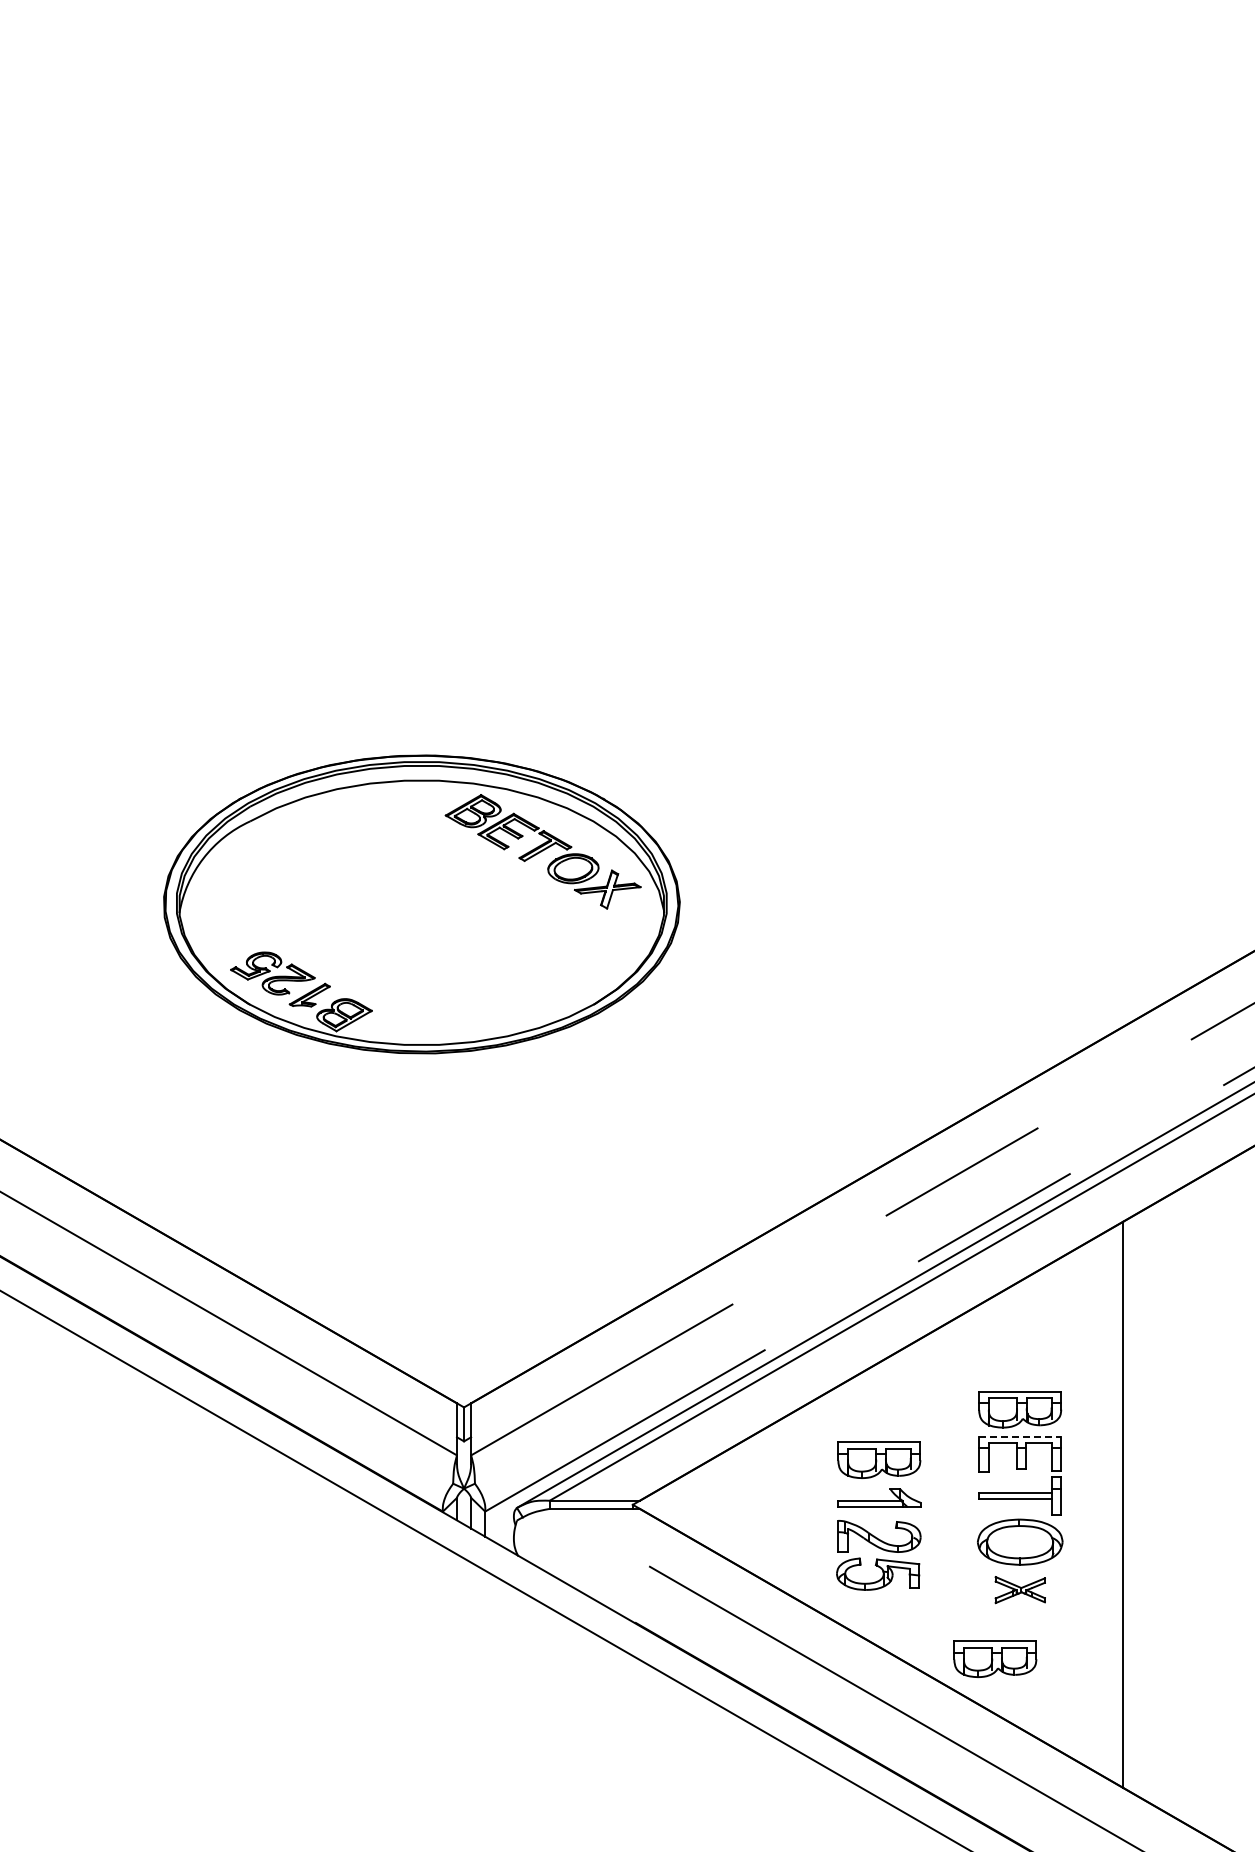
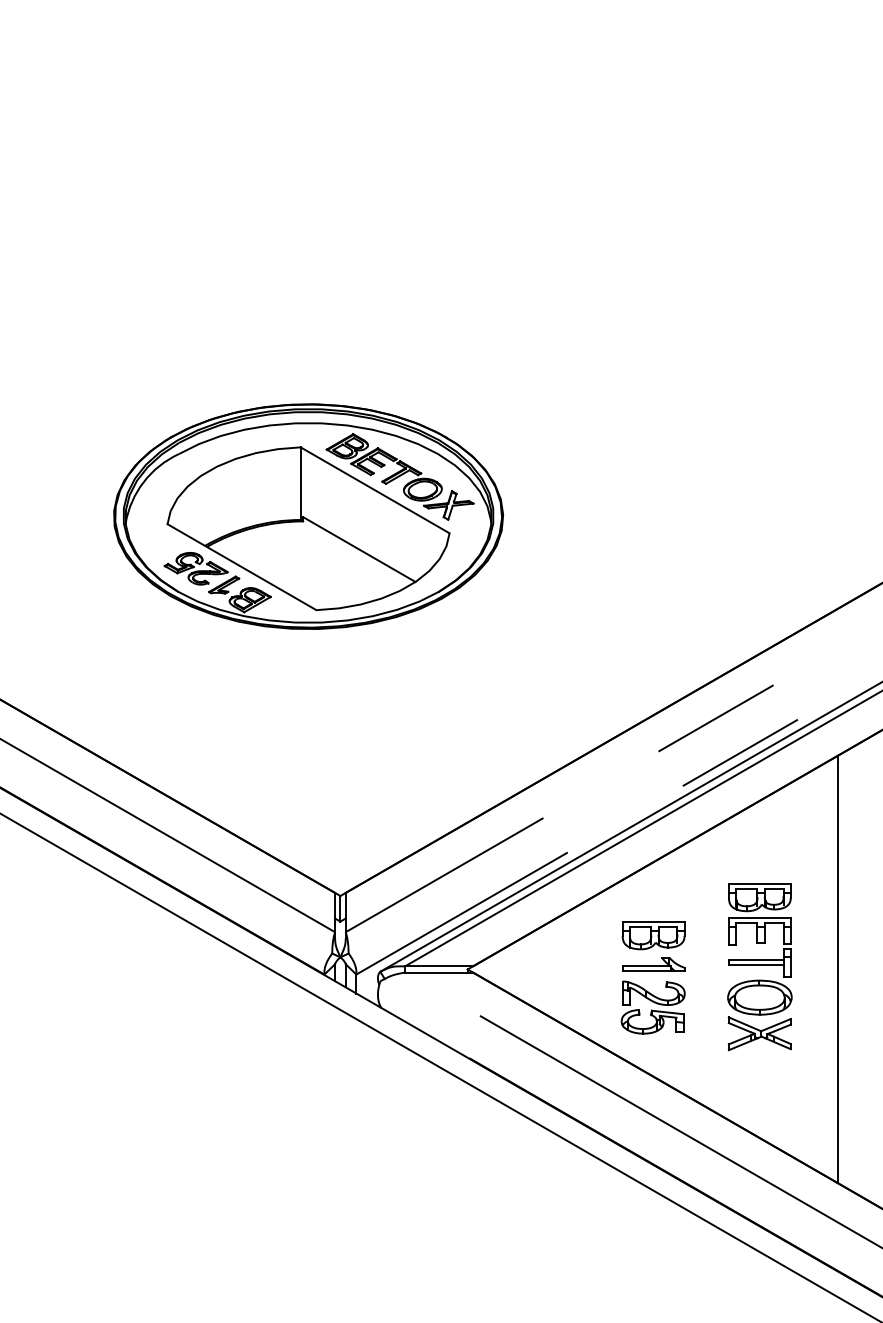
part: (421, 920) -> (308, 528), added
line: (1020, 1436) -> (760, 917), dashed -> solid
part: (1020, 1589) -> (760, 1033), size x1.67
part: (995, 1658) -> (741, 1085), removed

